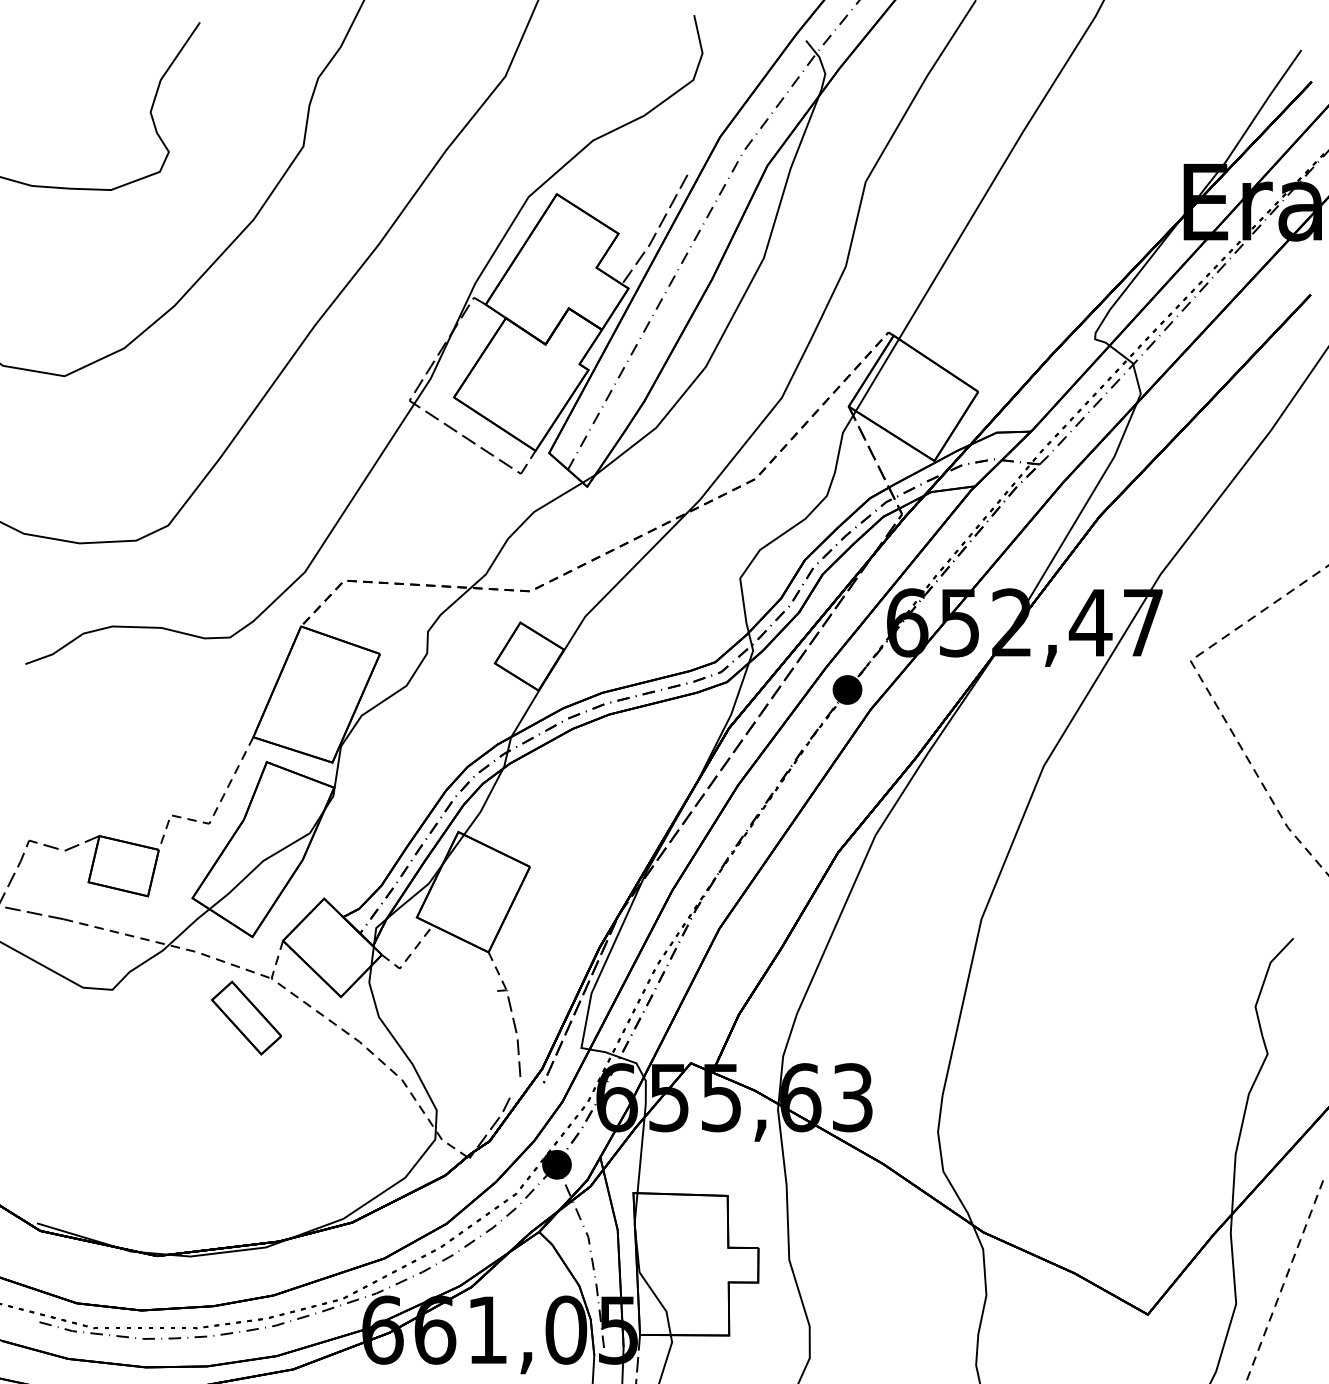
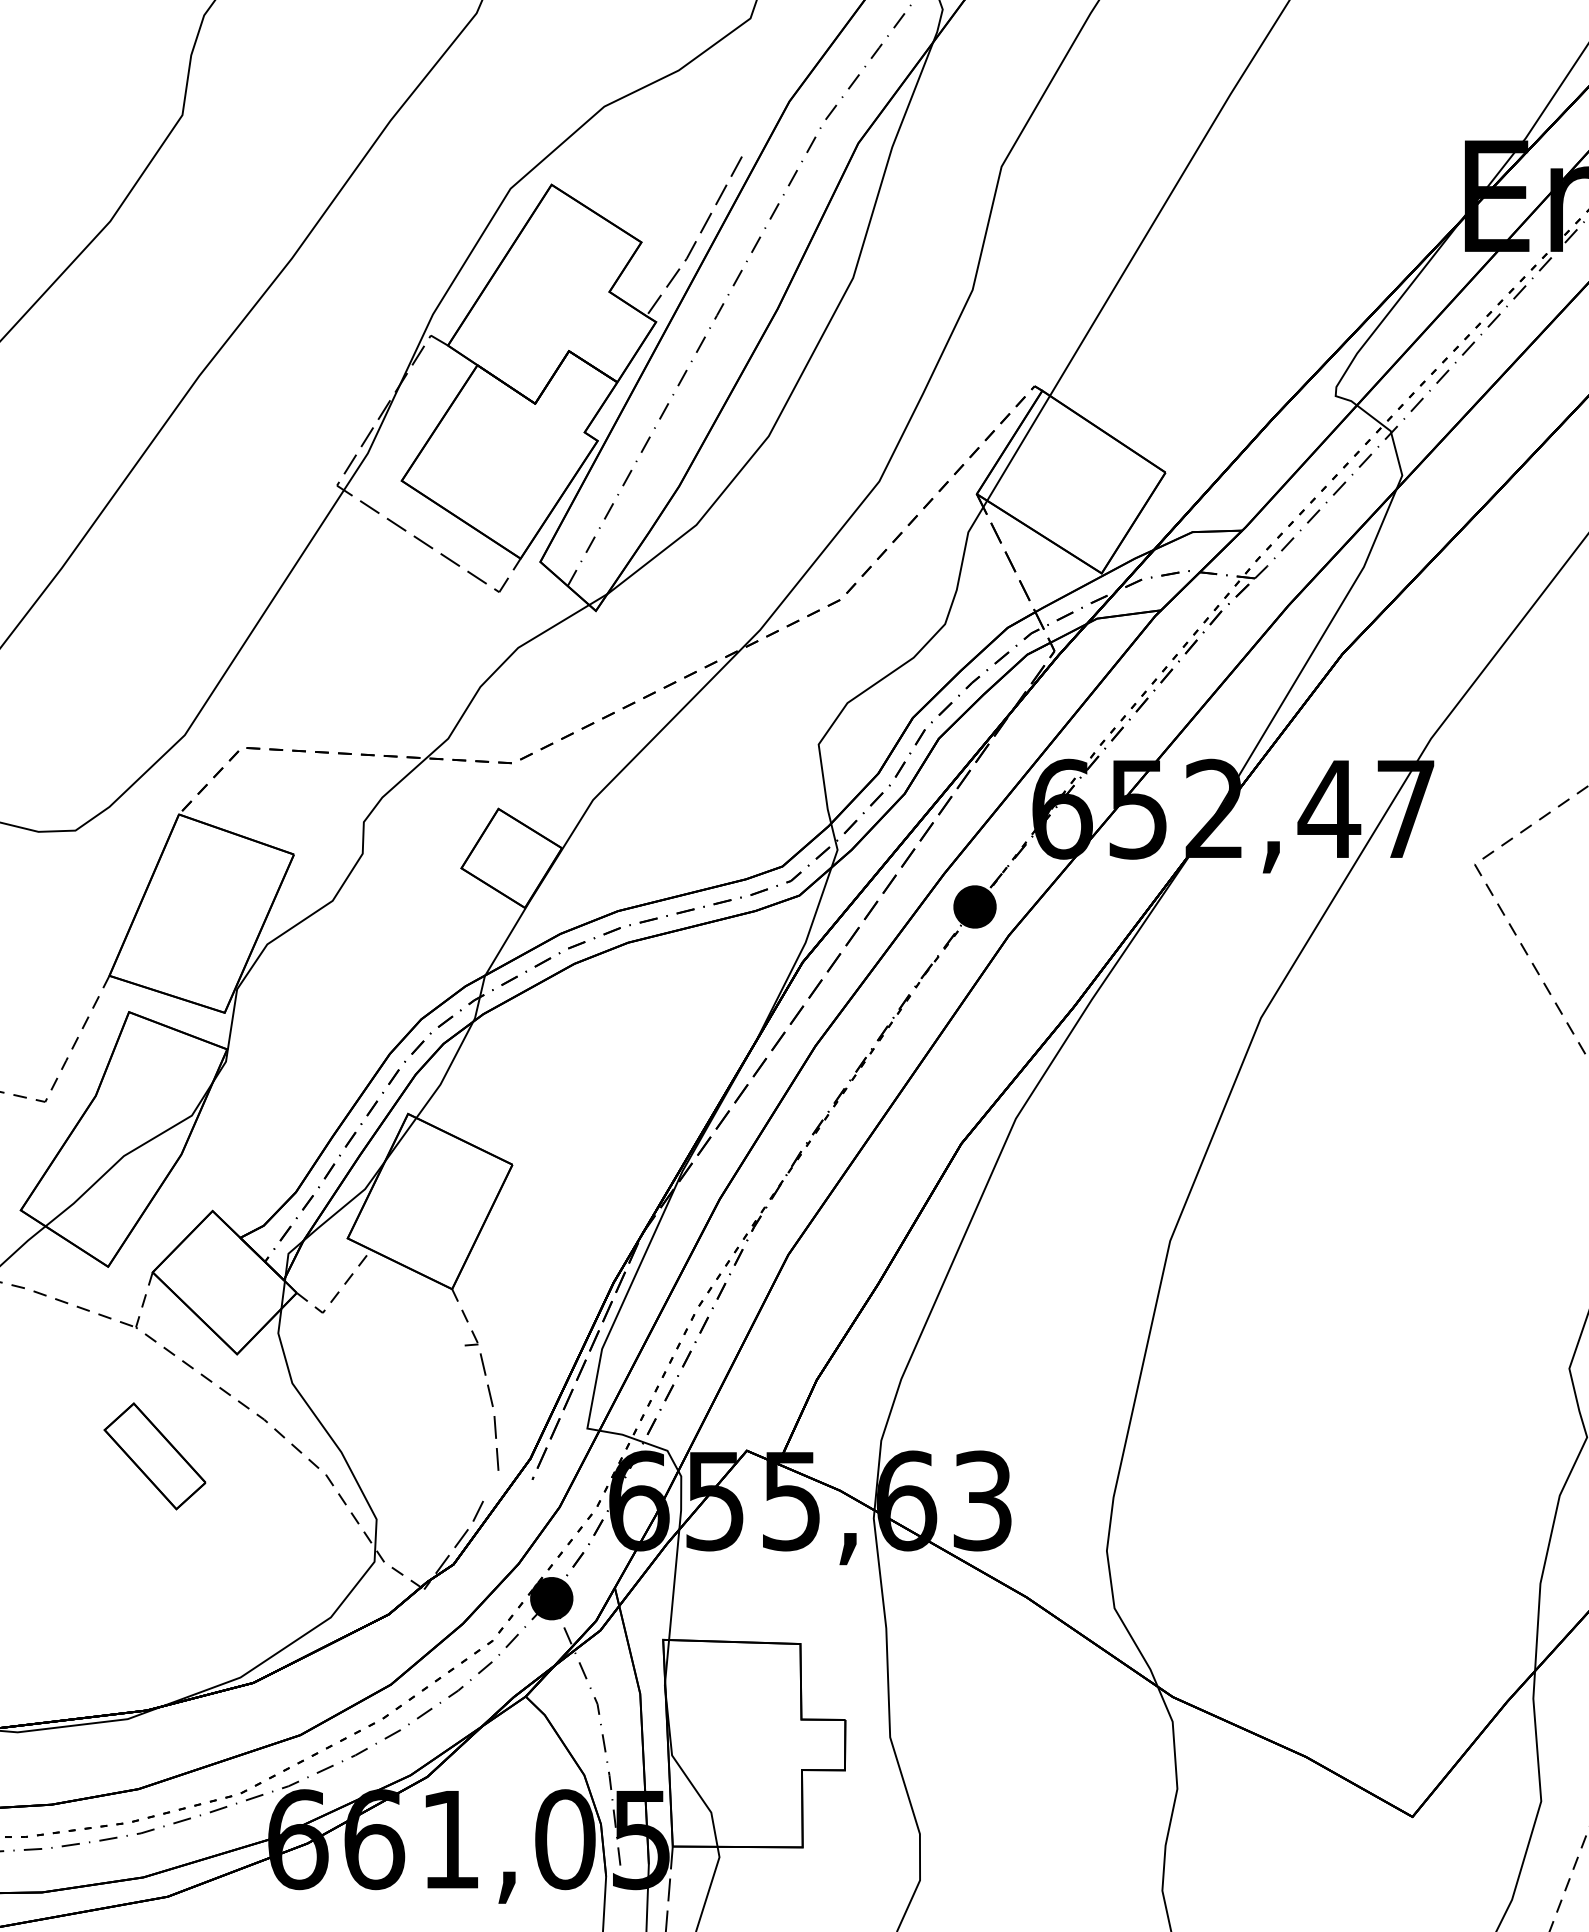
part: (246, 1017) -> (154, 1455), moved

